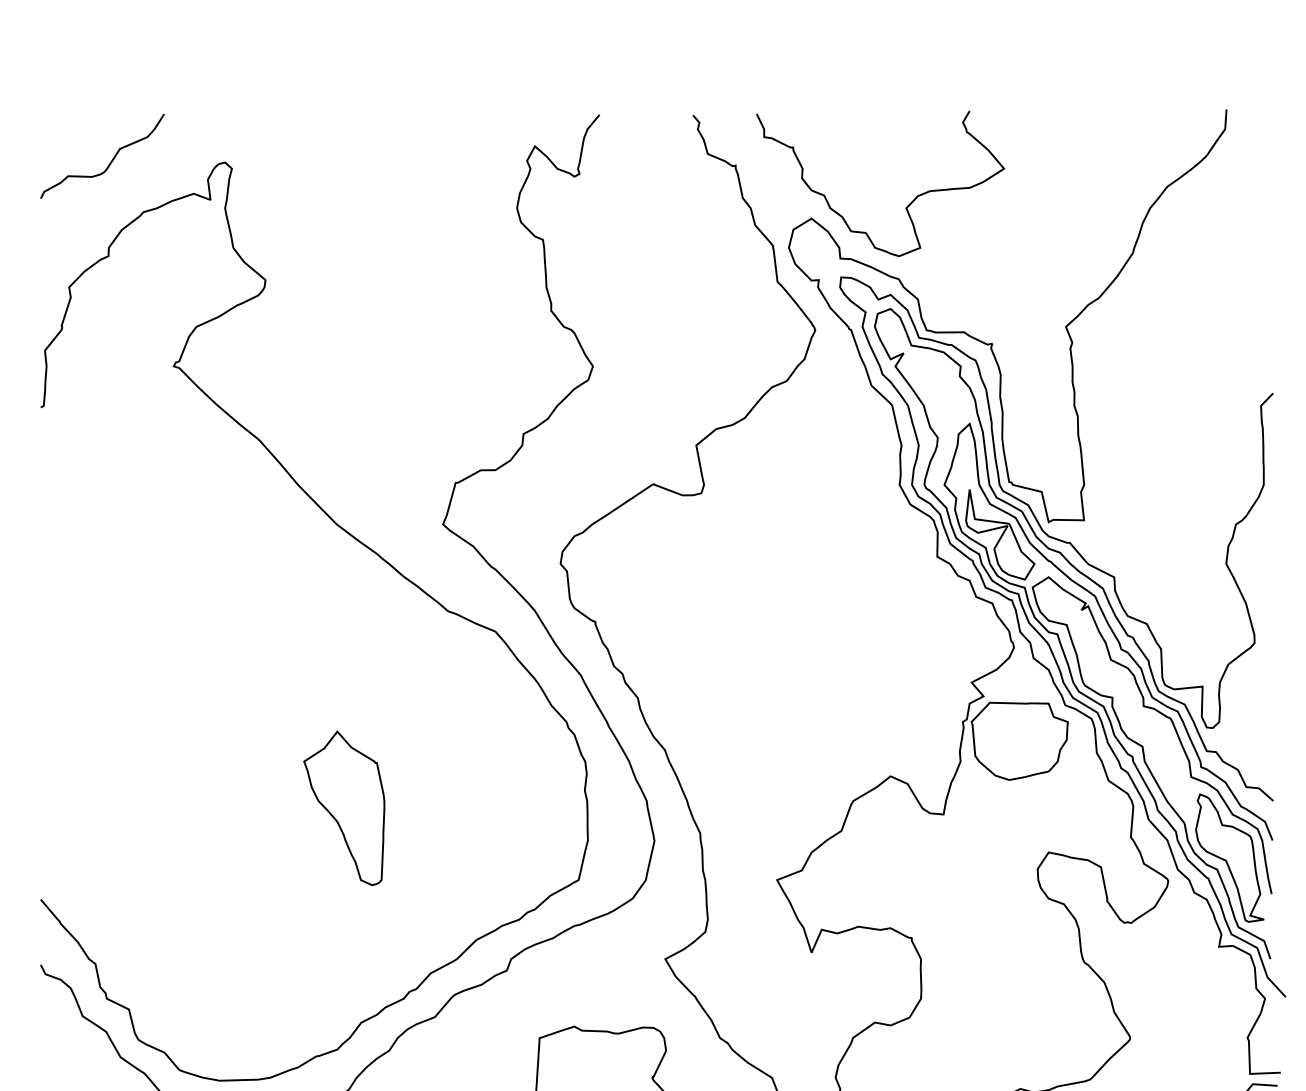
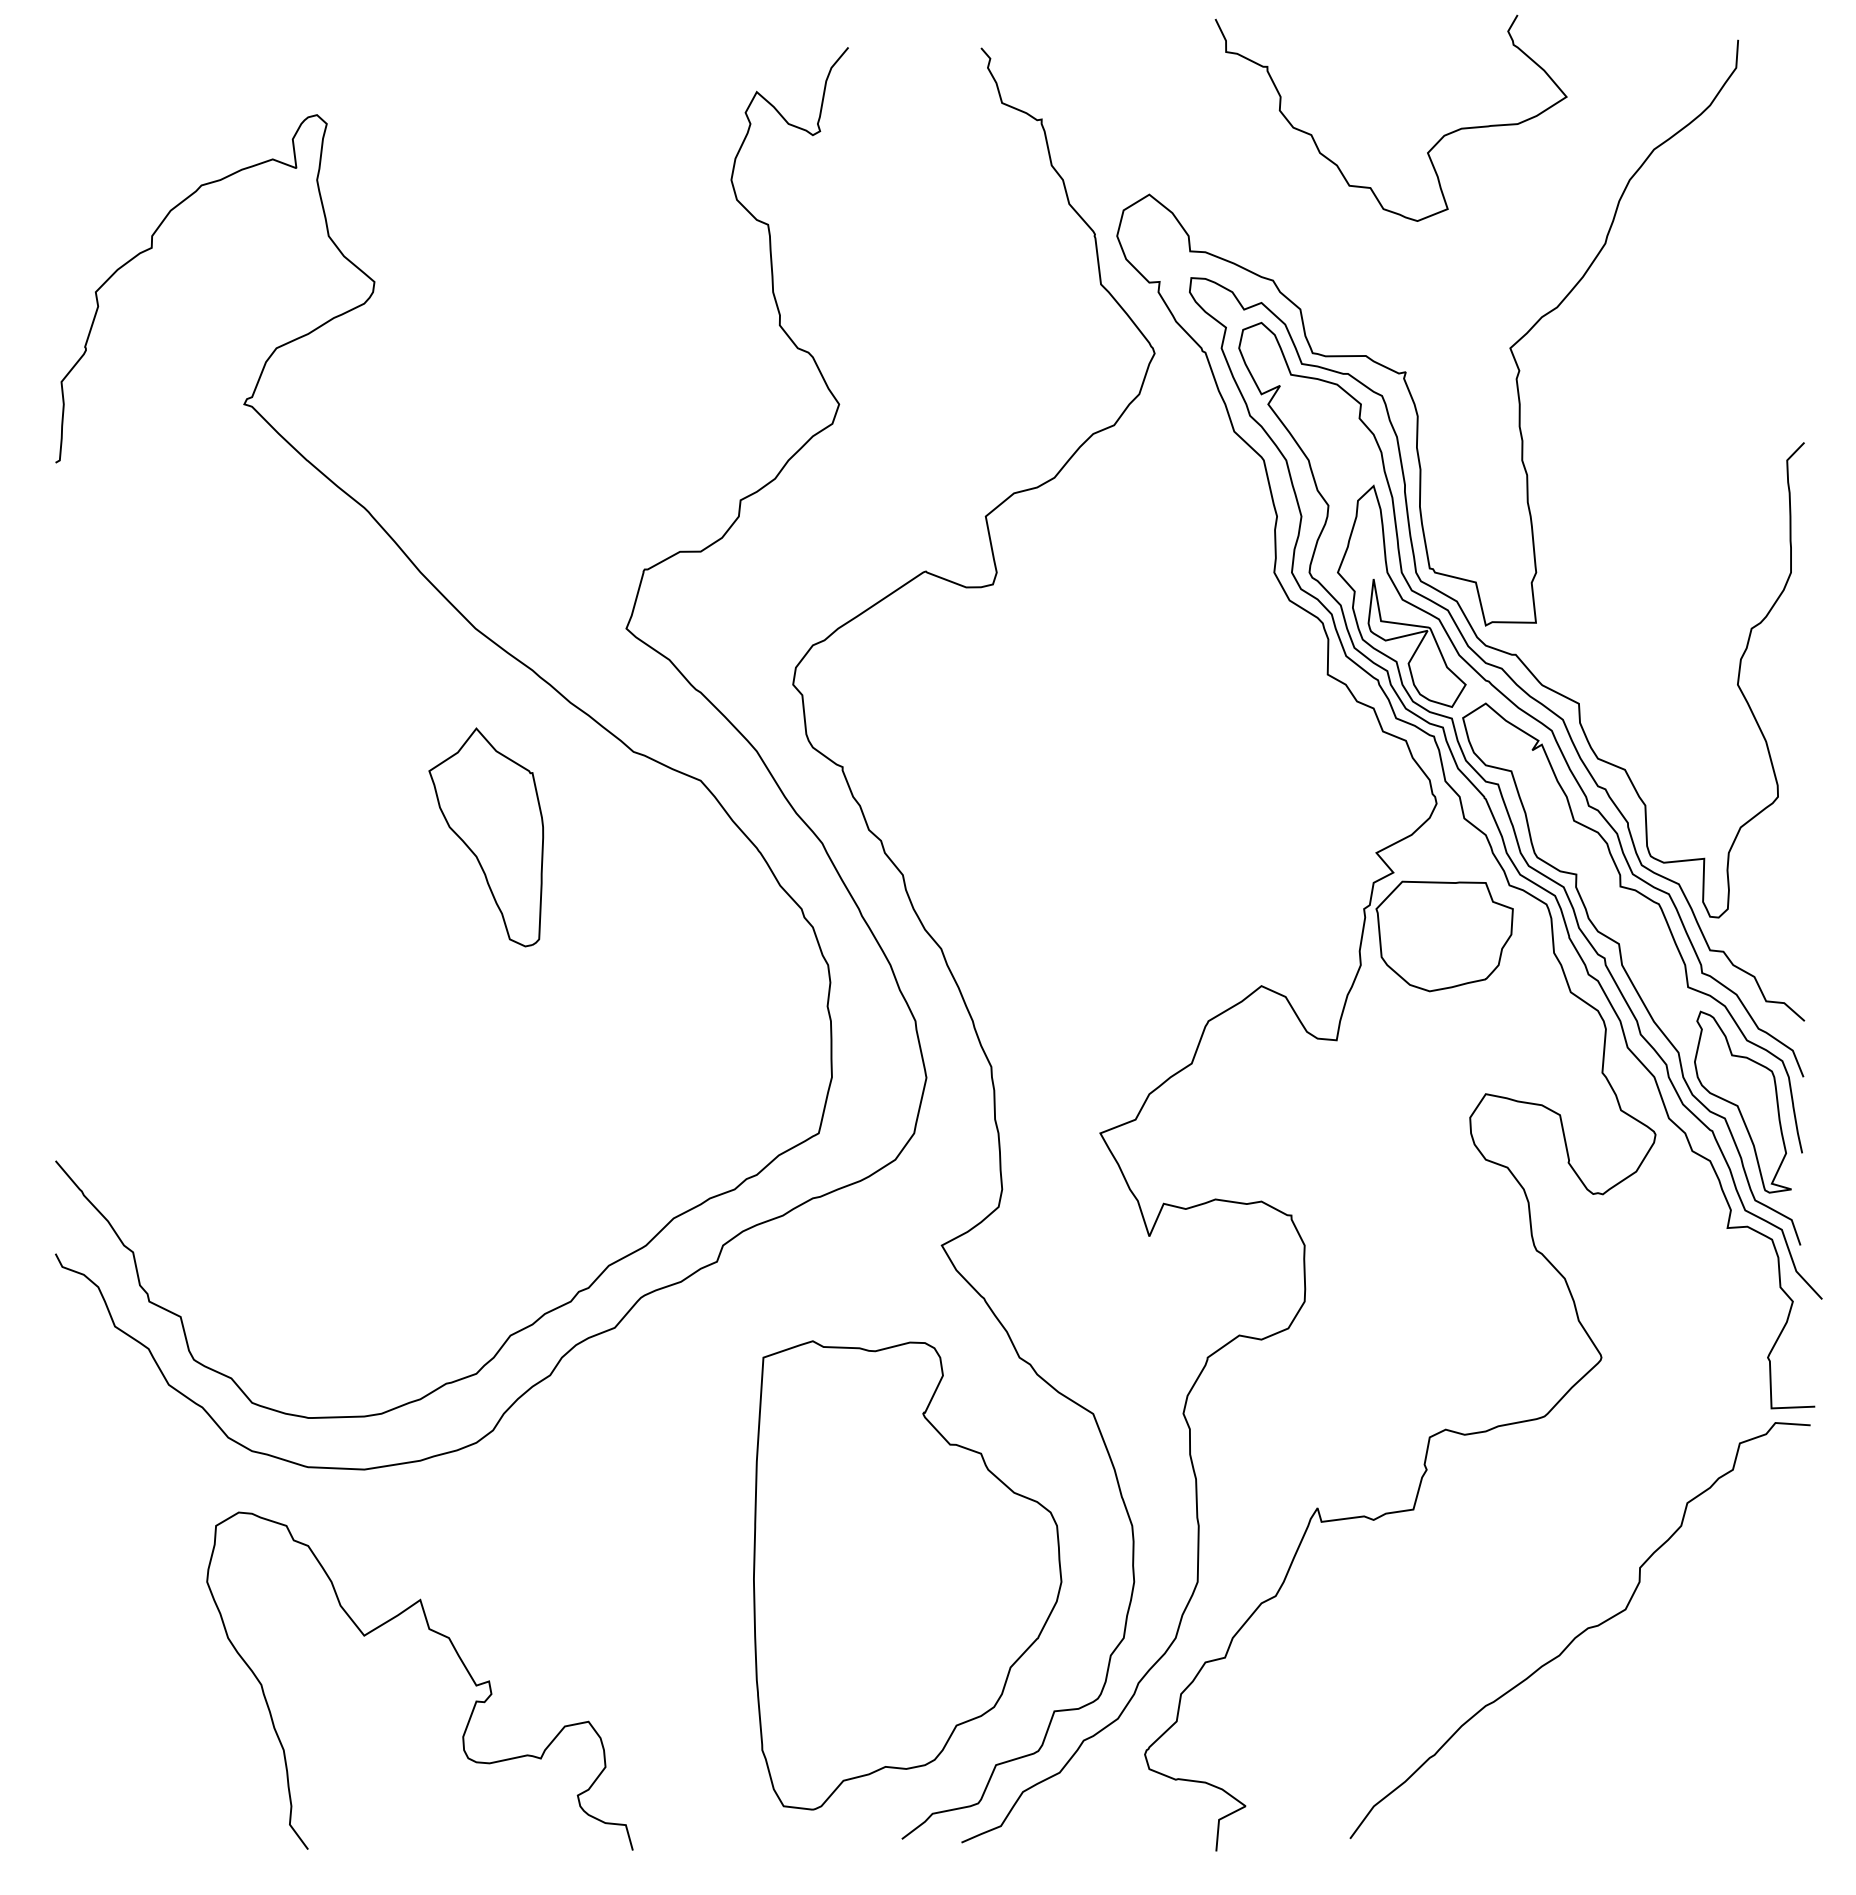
curve: (110, 162) -> (154, 114), removed
curve: (906, 206) -> (1428, 150), moved
part: (344, 808) -> (486, 837), moved

